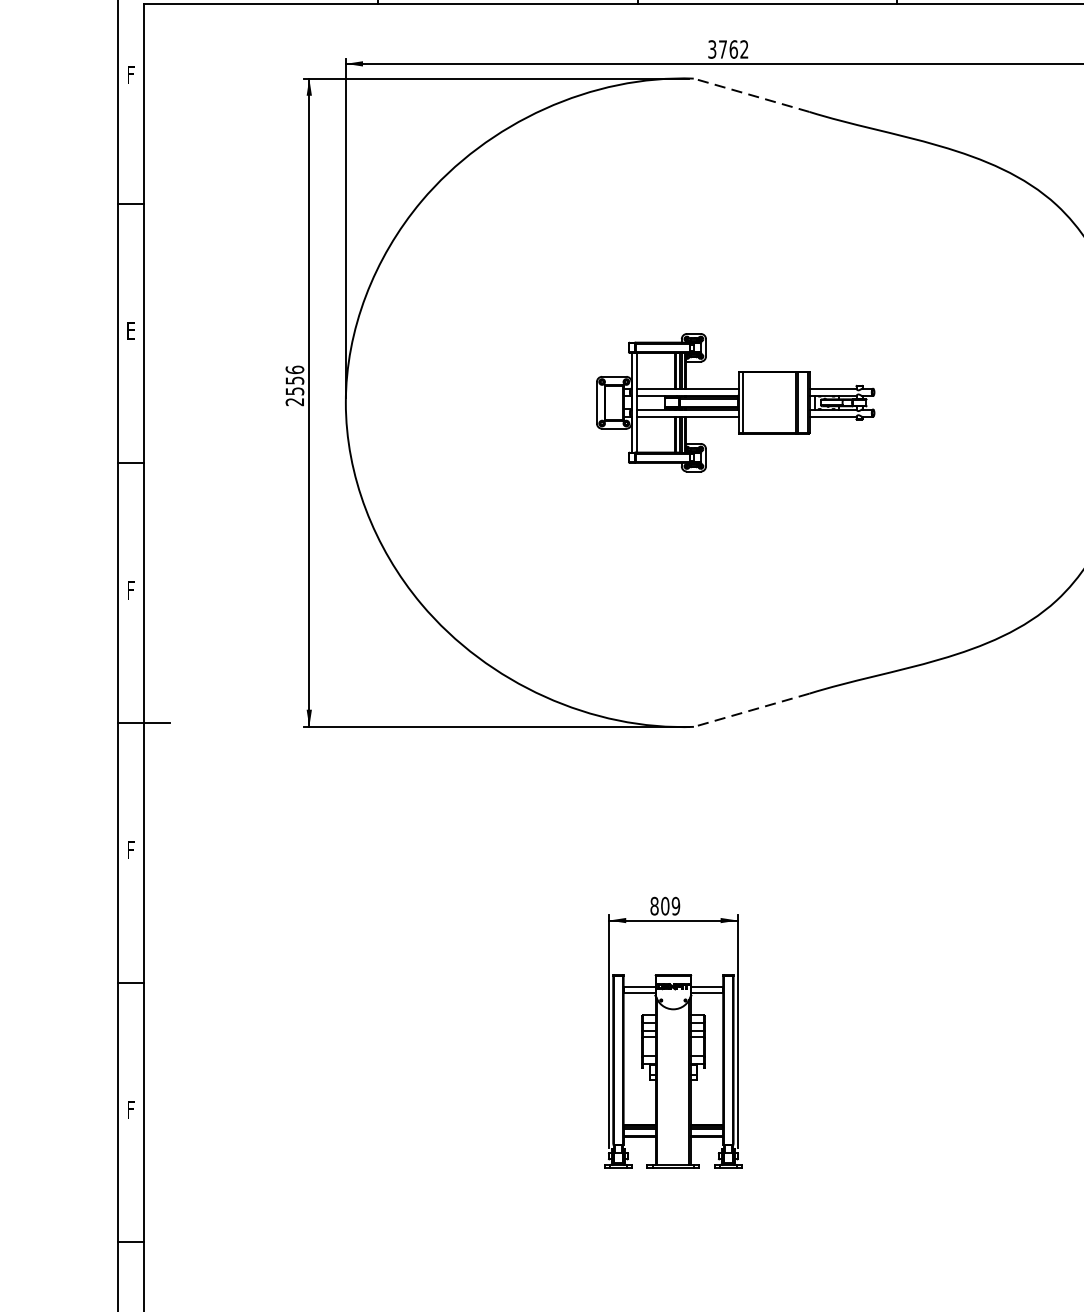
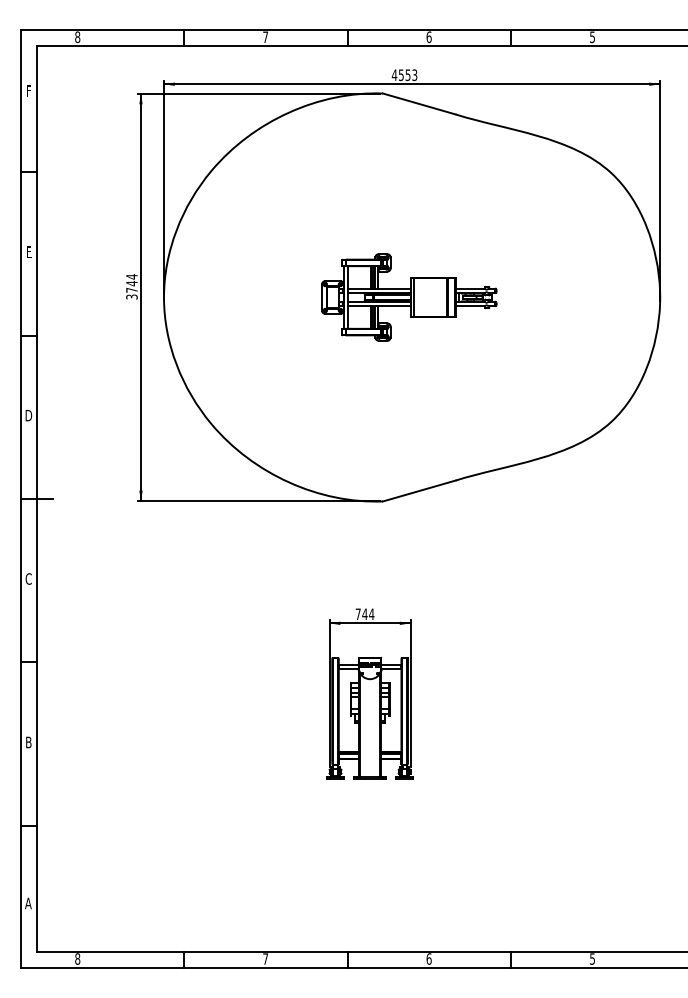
text: (728, 49) -> (404, 75), 3762 -> 4553
line: (751, 94) -> (419, 103), dashed -> solid
text: (294, 385) -> (131, 286), 2556 -> 3744
text: (130, 590) -> (28, 415), F -> D
line: (751, 711) -> (419, 491), dashed -> solid
text: (130, 849) -> (28, 578), F -> C
text: (664, 906) -> (364, 614), 809 -> 744
text: (130, 1109) -> (28, 742), F -> B

